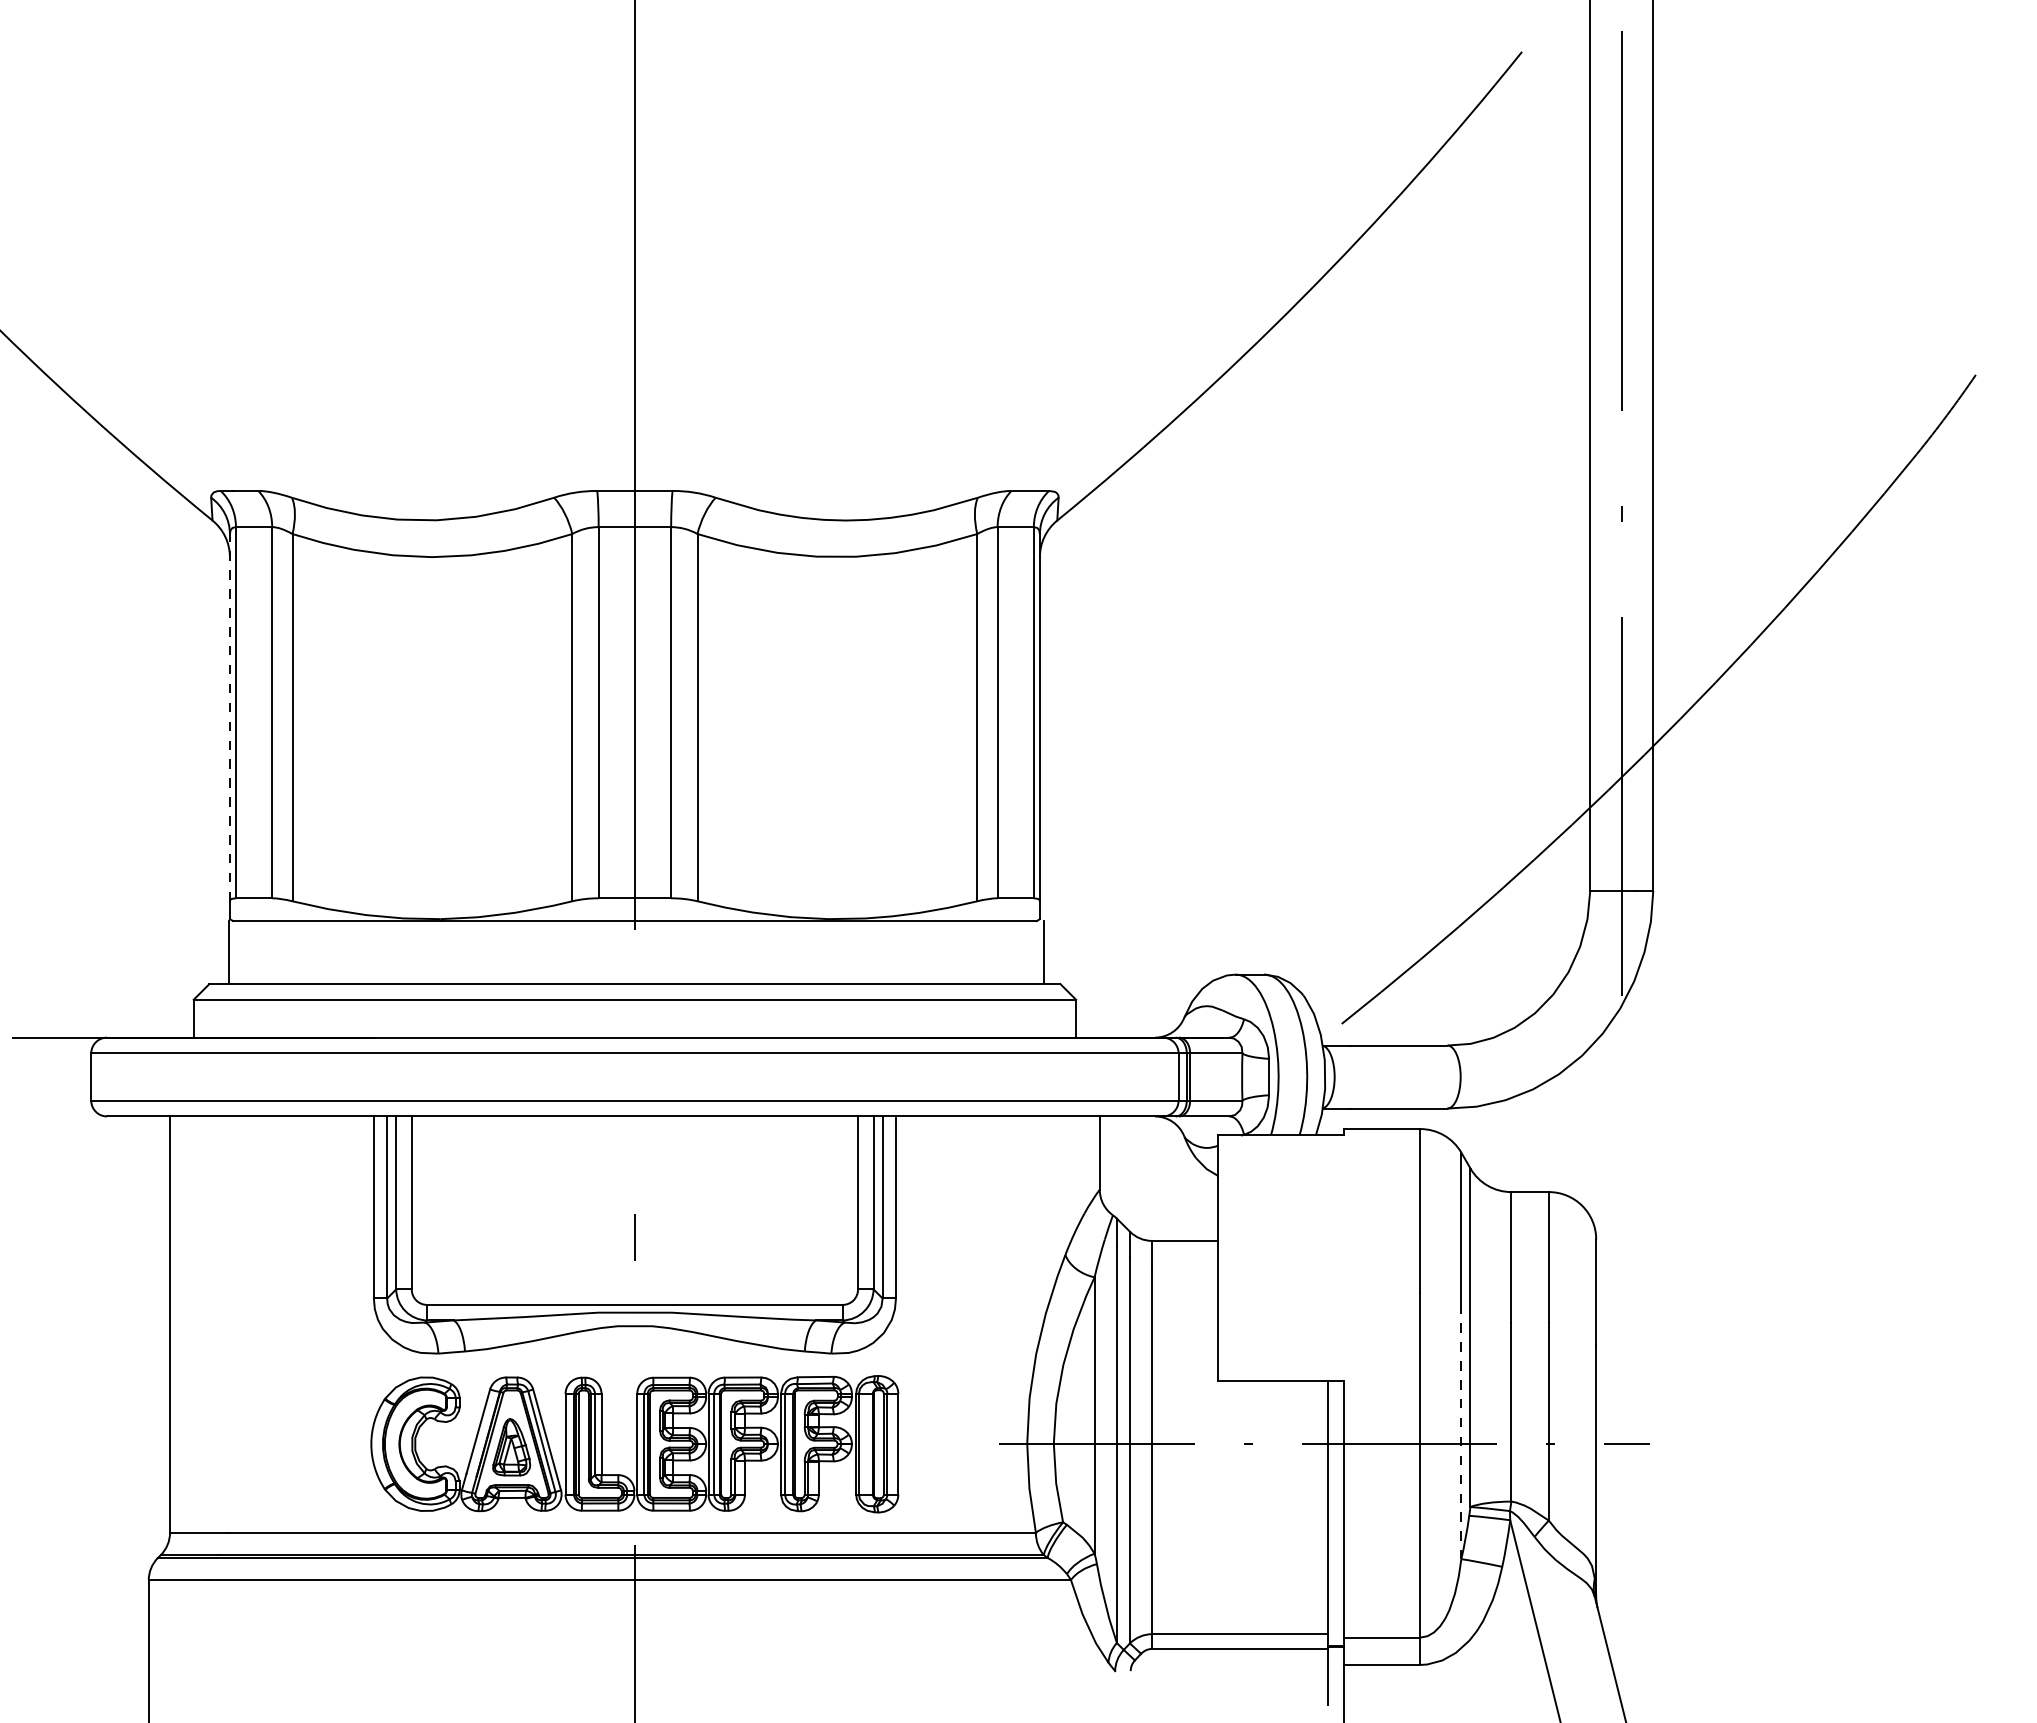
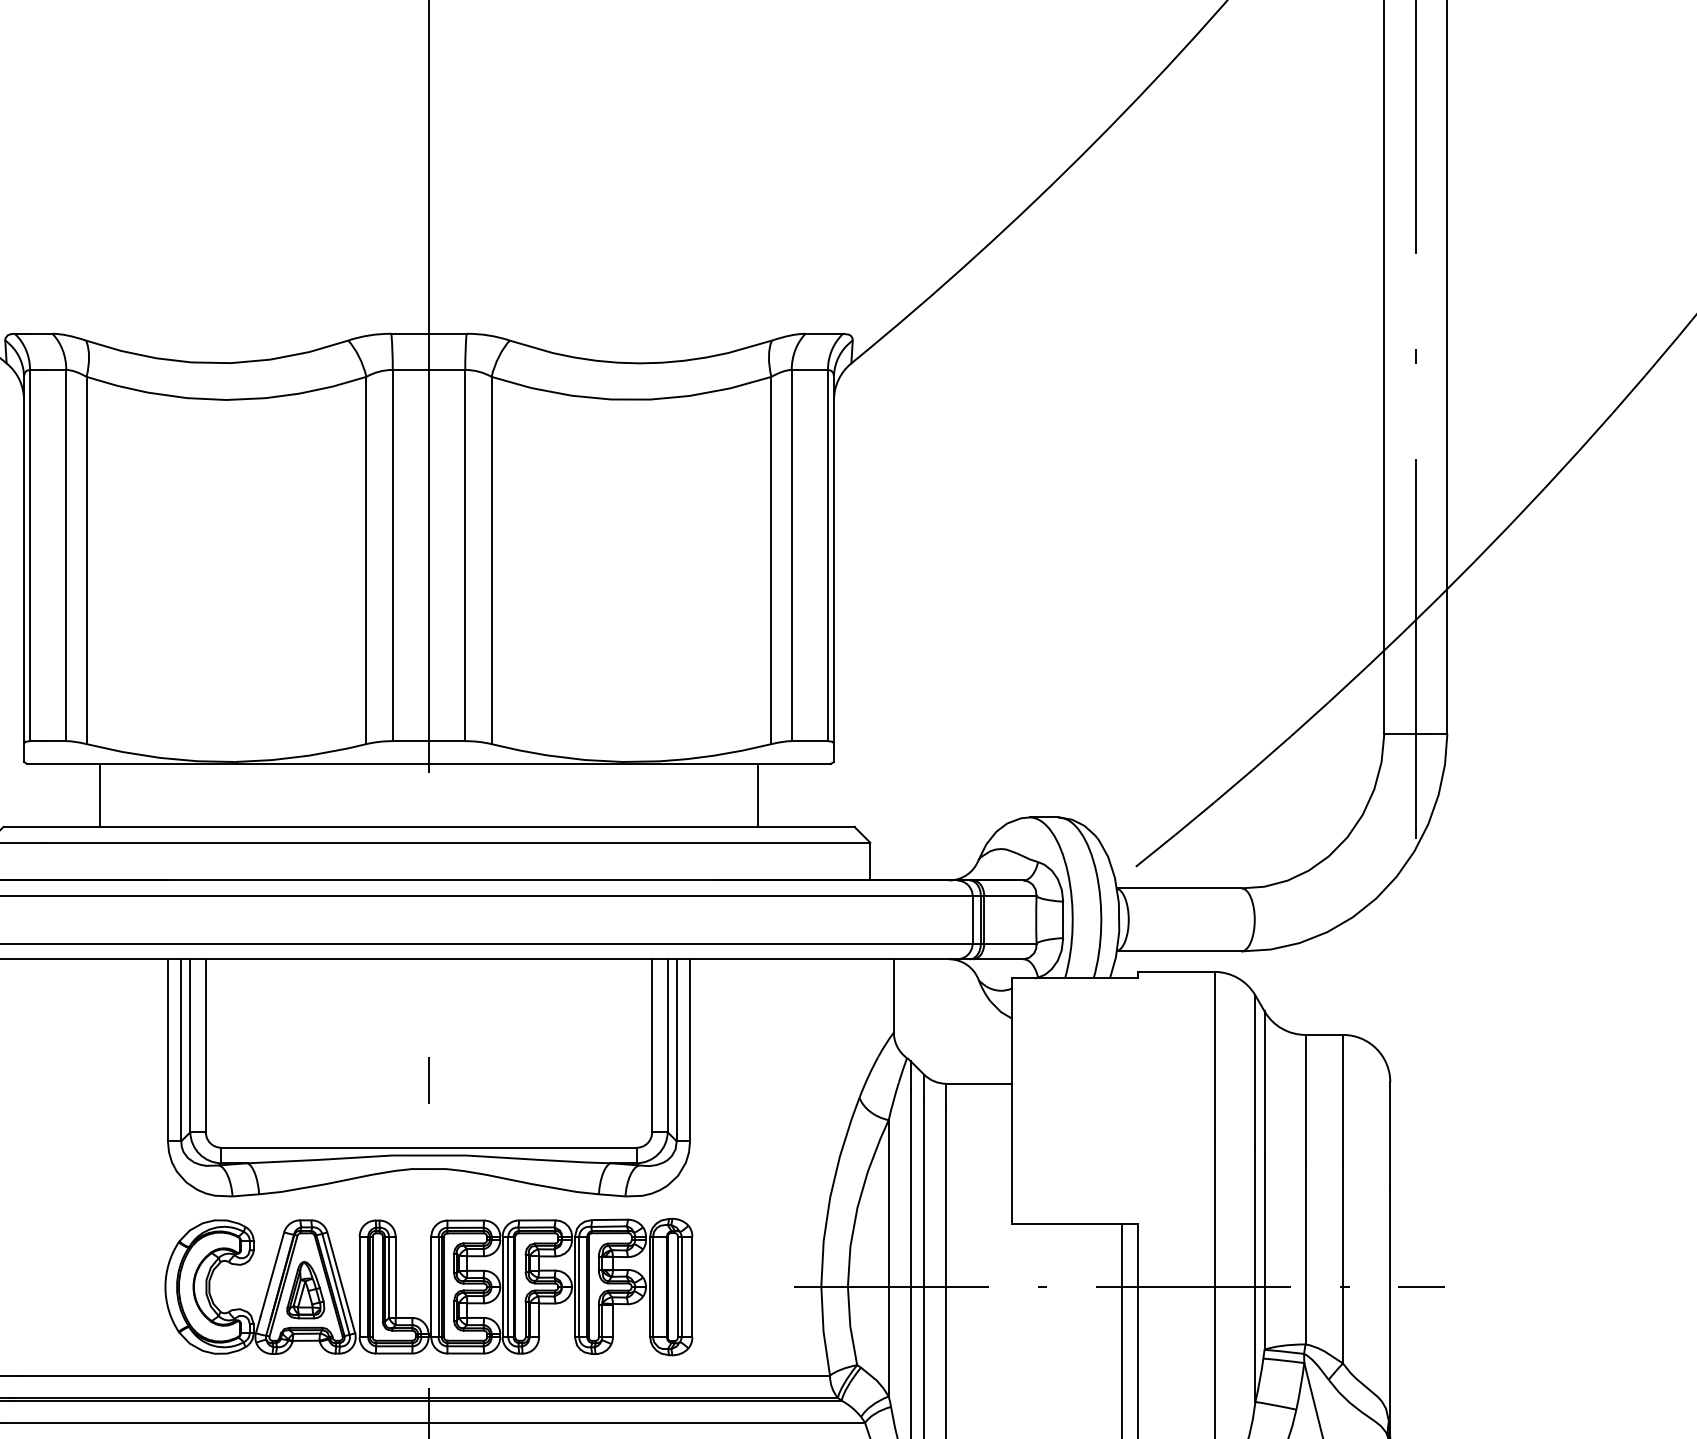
line: (229, 717) -> (23, 560), dashed -> solid
line: (228, 952) -> (99, 795), moved
line: (1044, 952) -> (758, 795), moved
line: (1461, 1432) -> (1255, 1275), dashed -> solid

